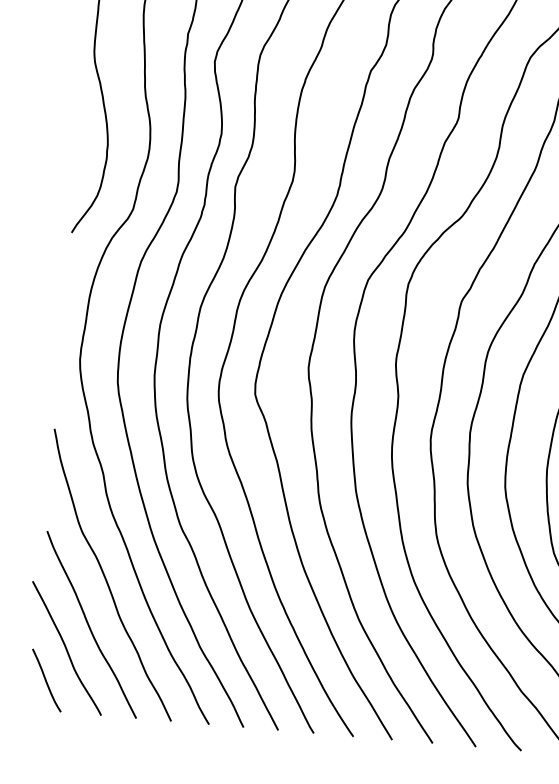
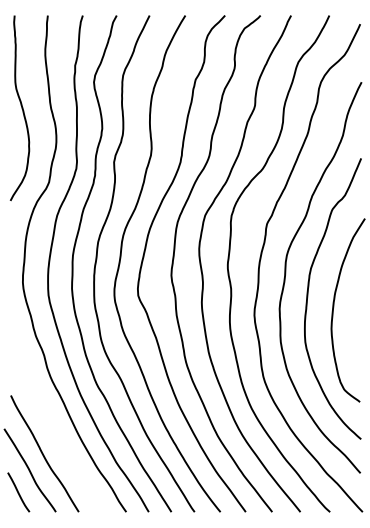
curve: (106, 576) -> (51, 421), removed

